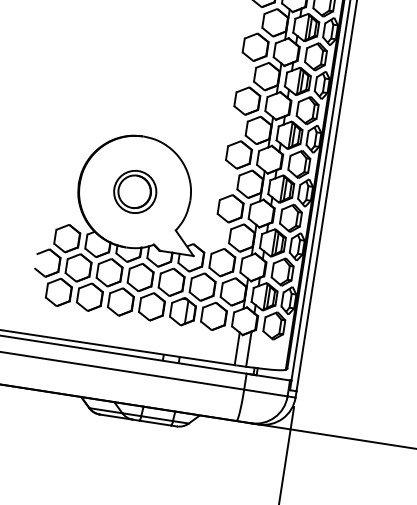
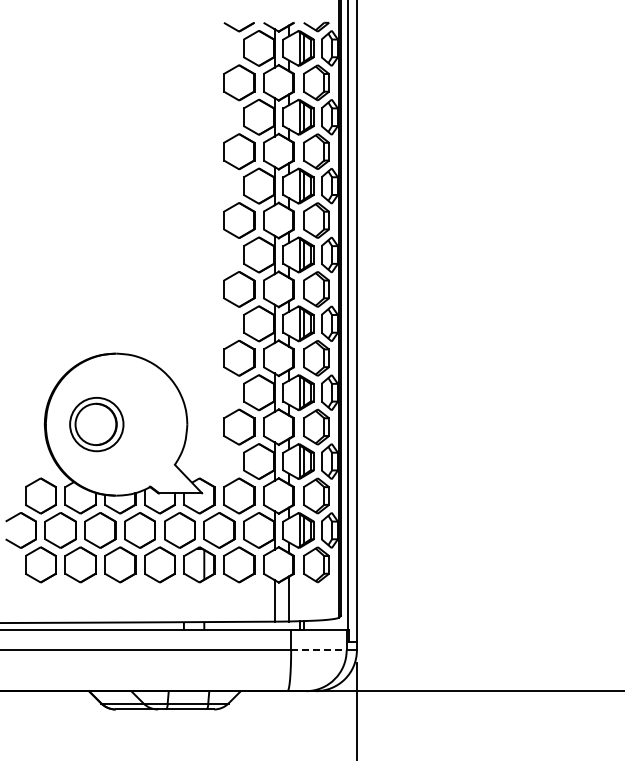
part: (135, 191) -> (96, 424), moved
line: (265, 392) -> (318, 650), solid -> dashed

